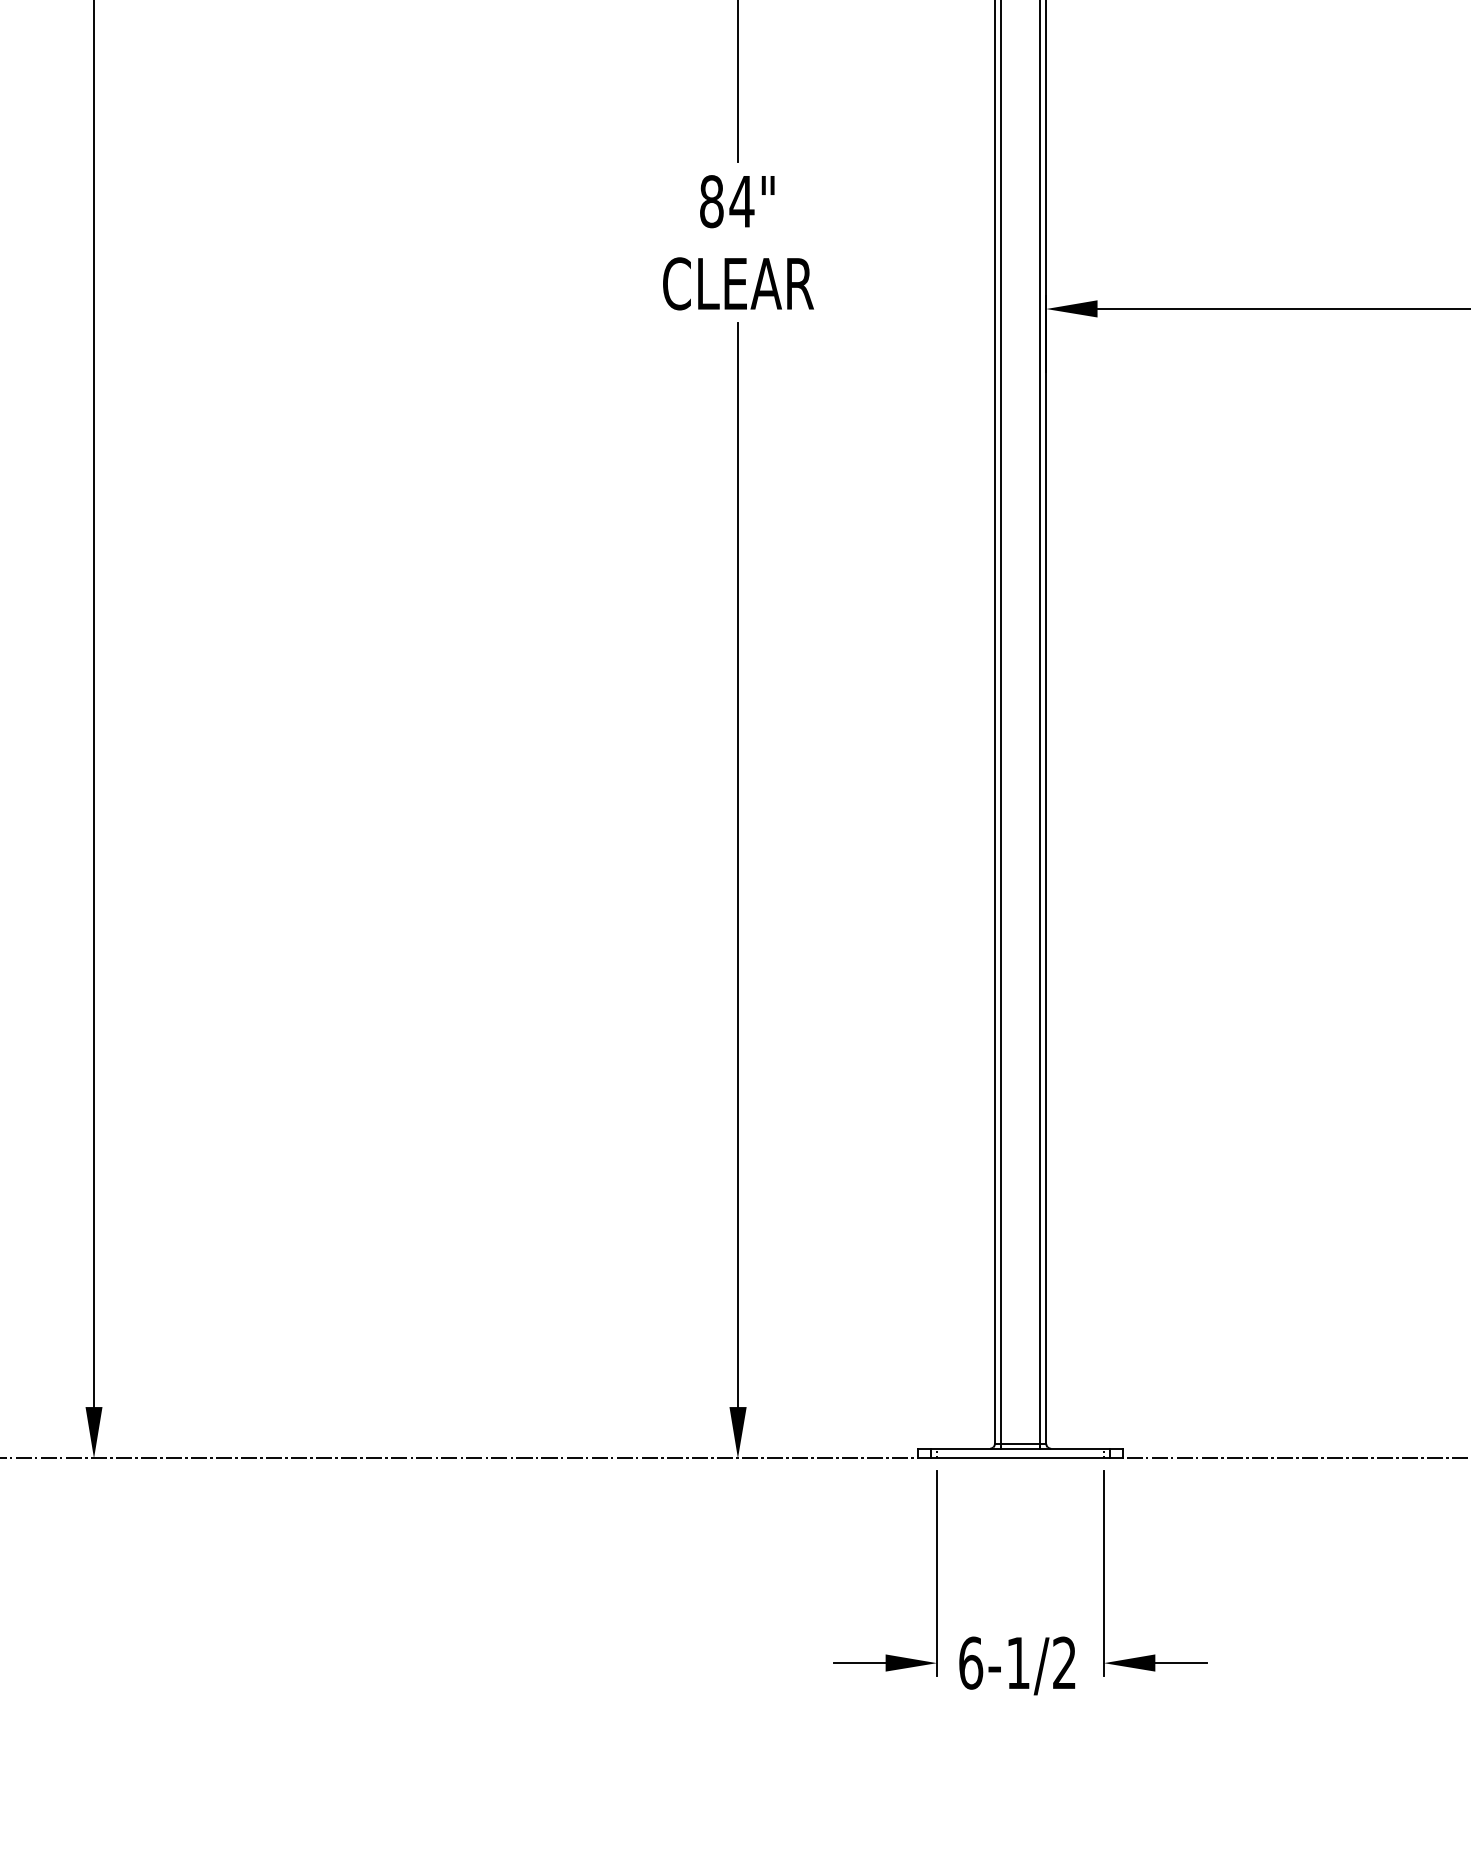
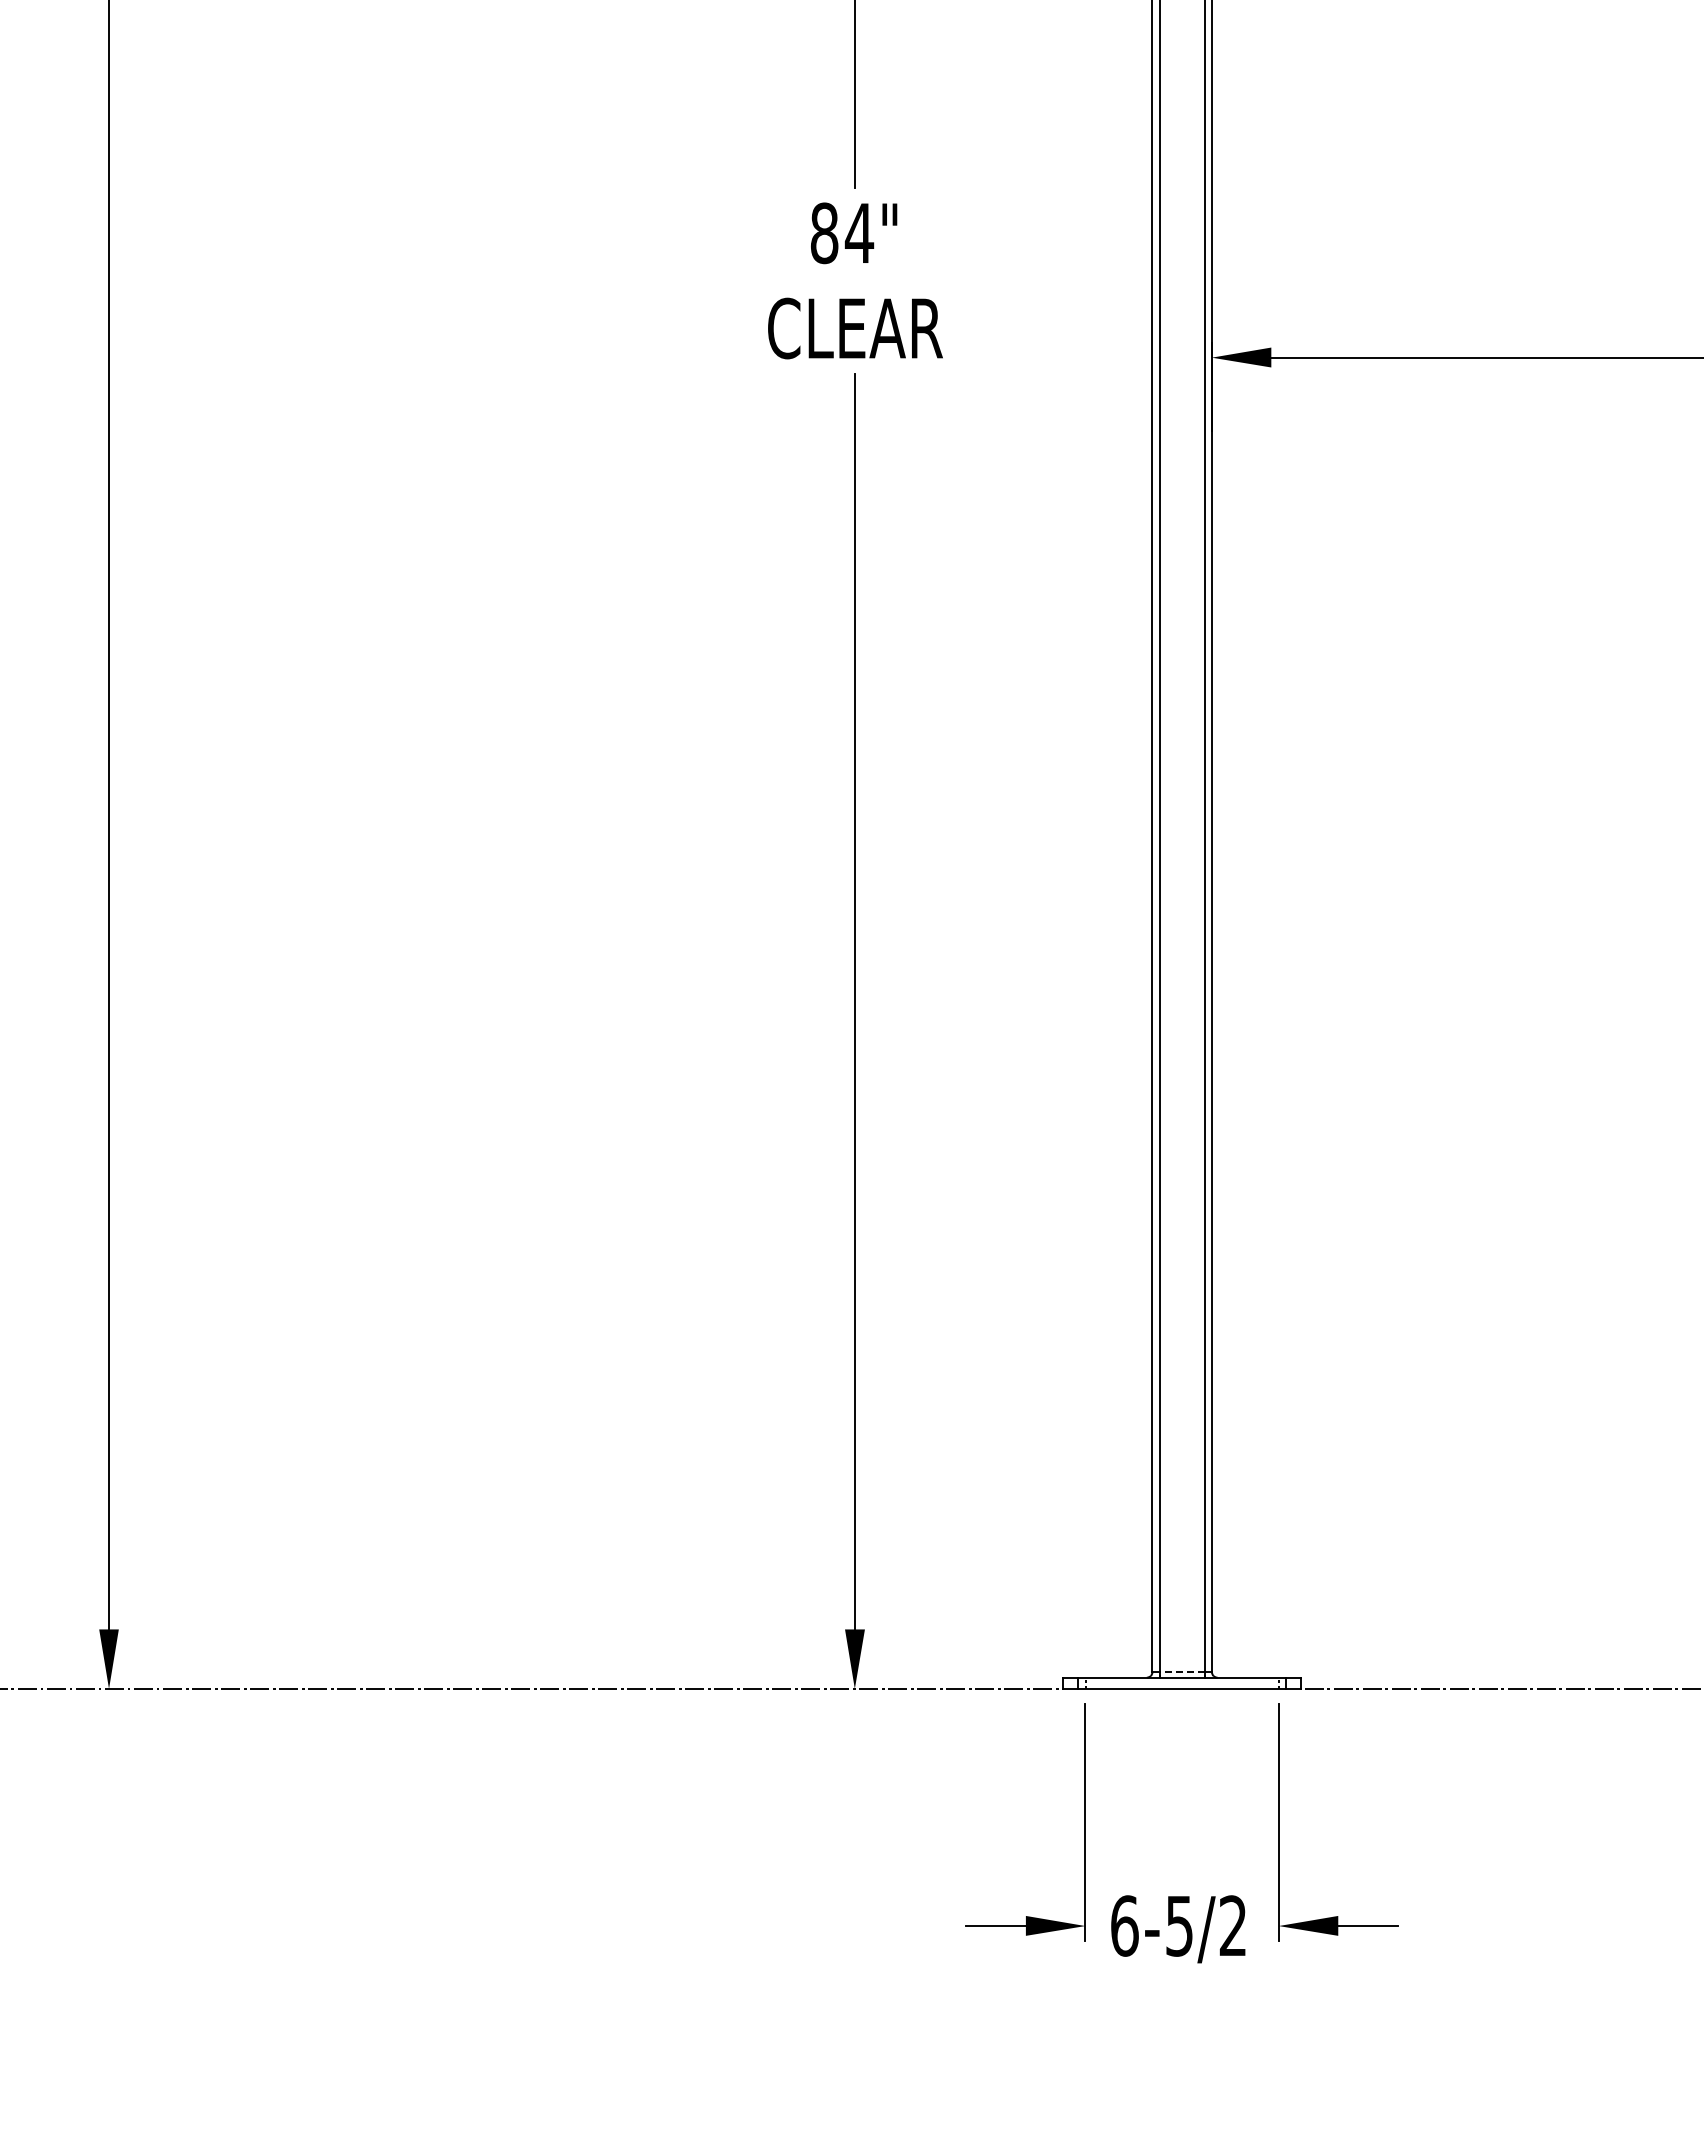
line: (1019, 1444) -> (1181, 1672), solid -> dashed
text: (1018, 1663) -> (1179, 1926), 6-1/2 -> 6-5/2

